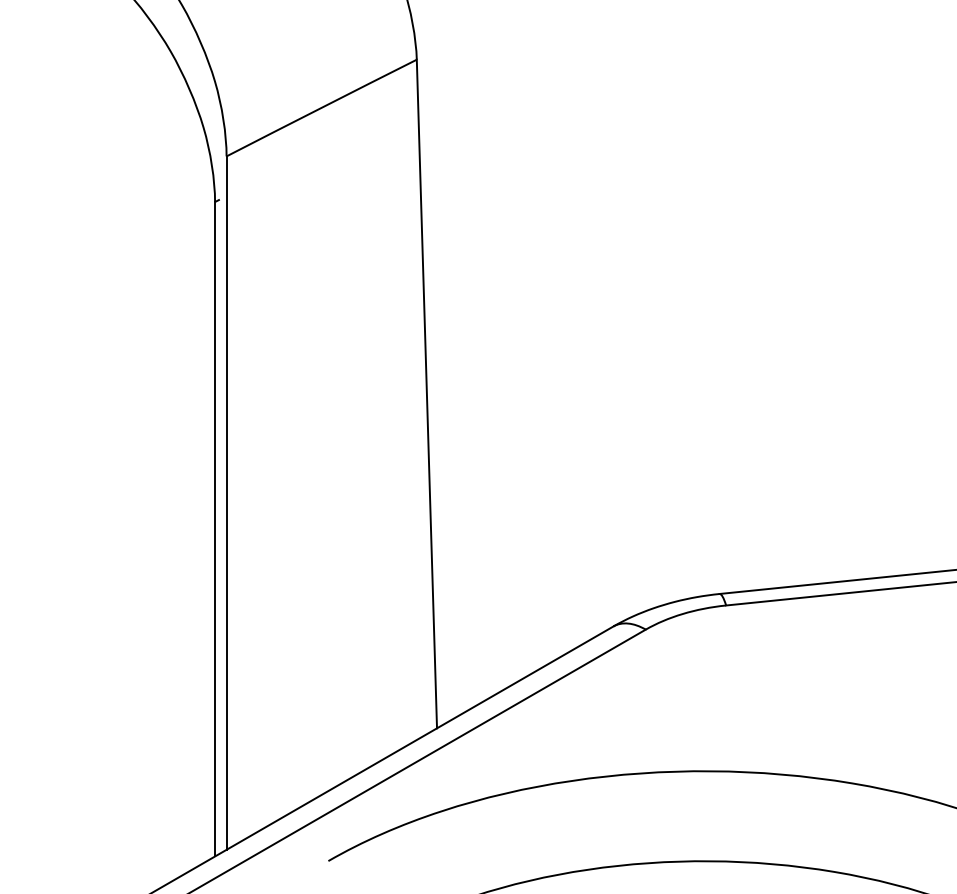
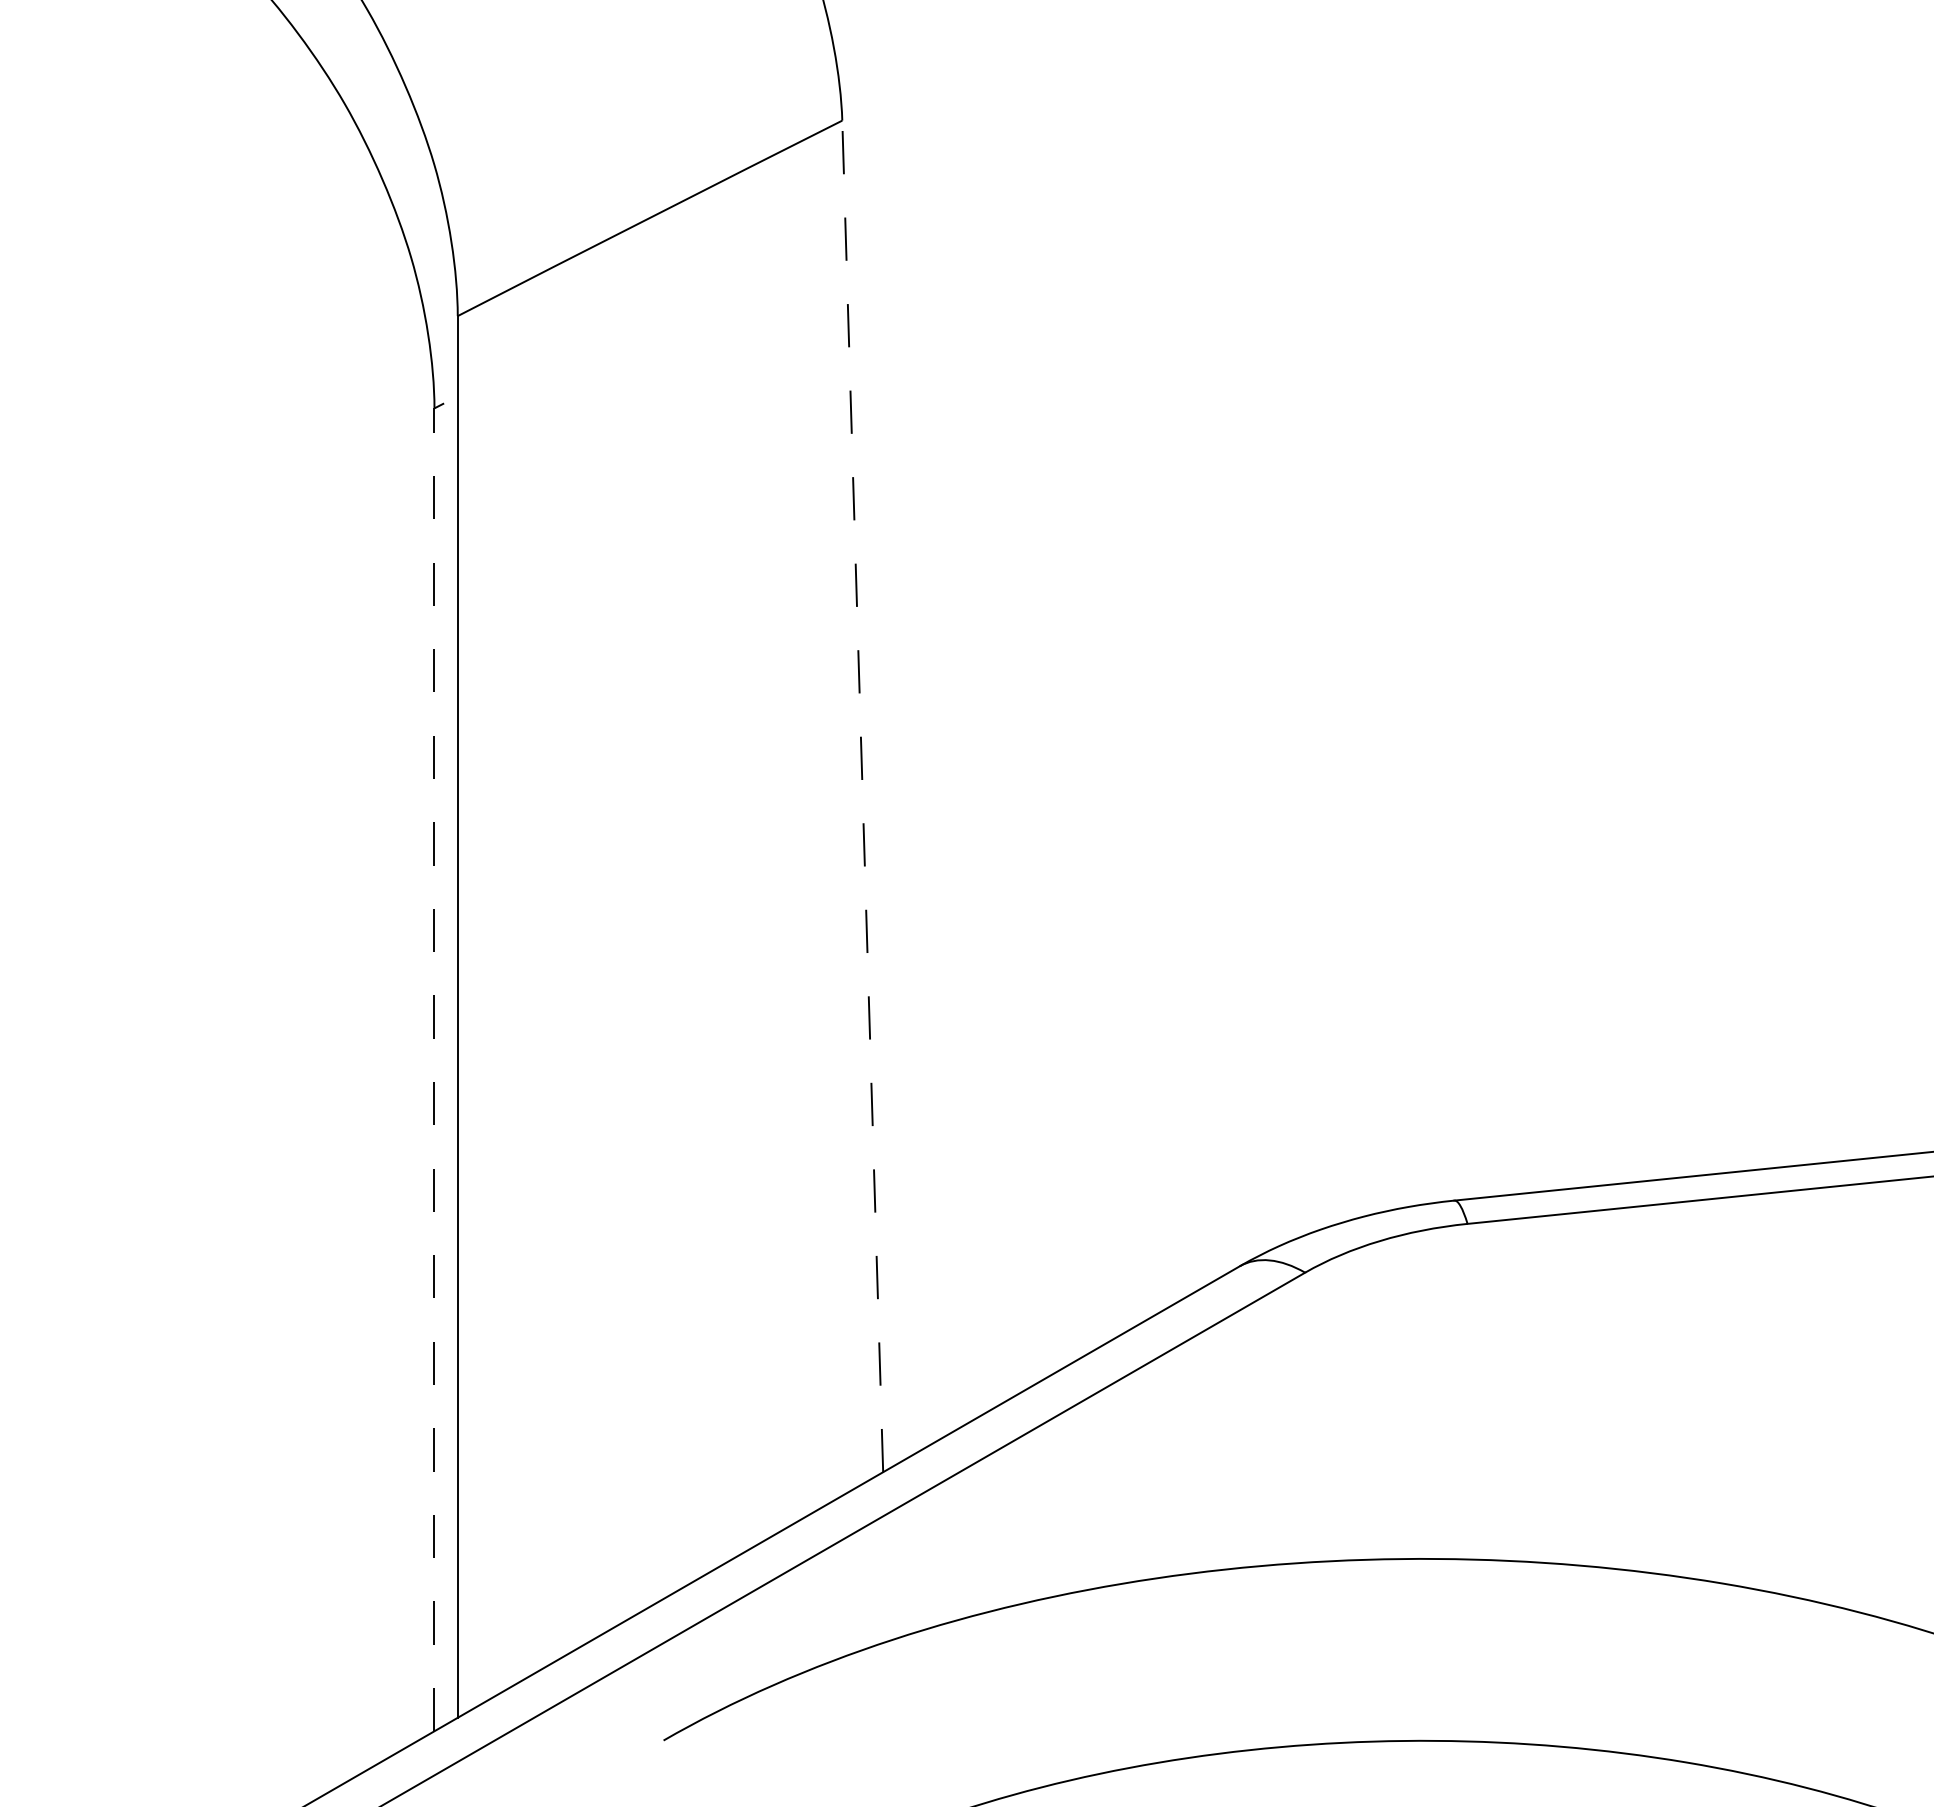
line: (426, 393) -> (861, 795), solid -> dashed
line: (215, 528) -> (435, 1068), solid -> dashed

